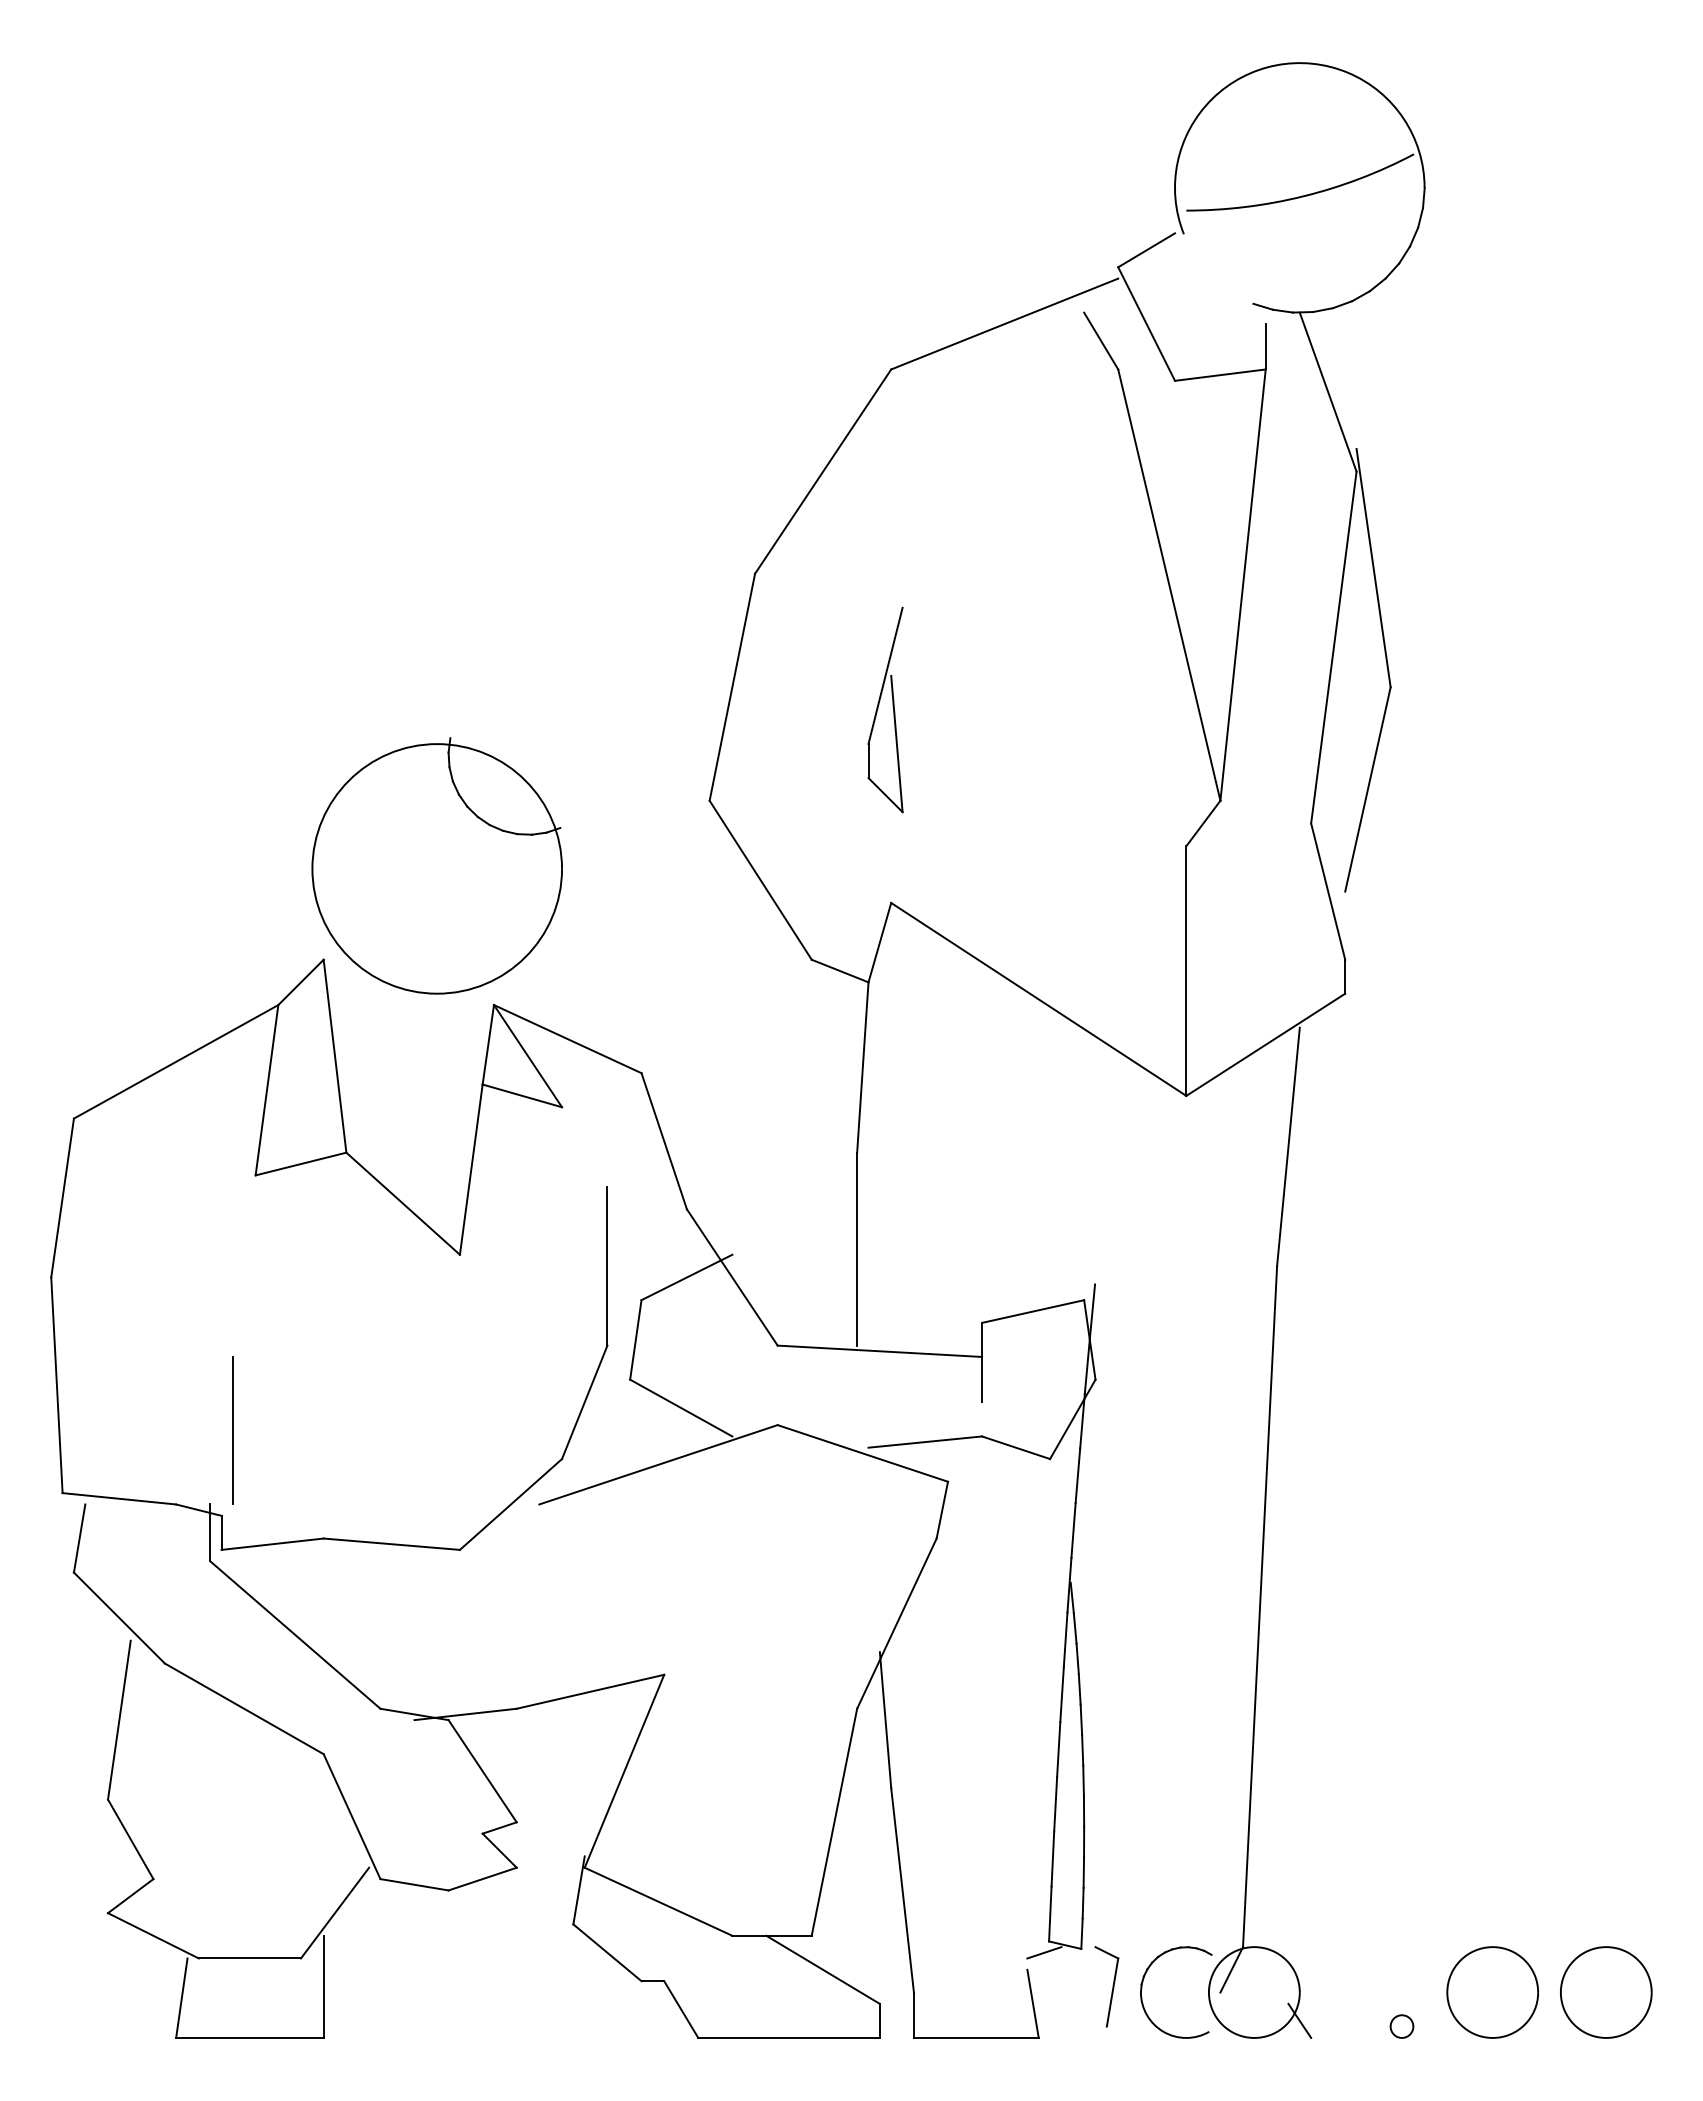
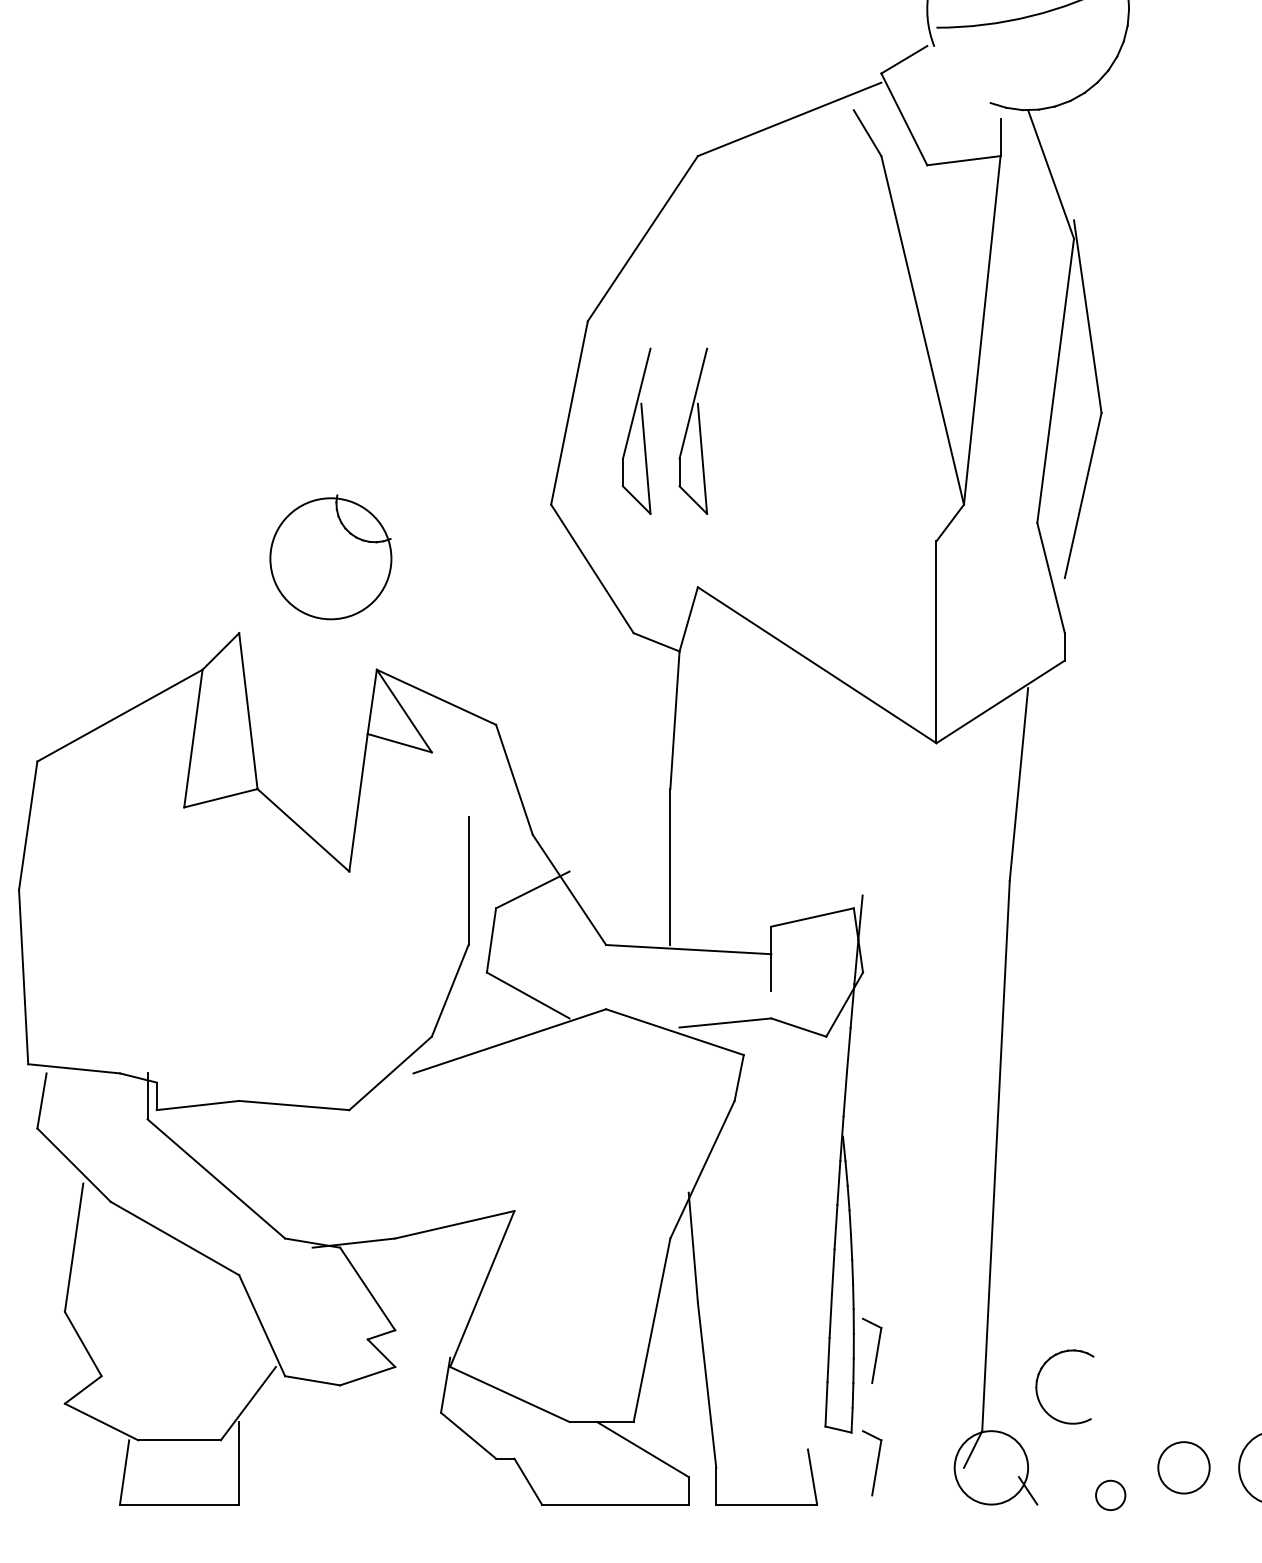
part: (808, 709) -> (631, 430), added
part: (436, 865) -> (330, 556), size x0.6
line: (232, 1430) -> (165, 1013), removed
part: (1106, 1847) -> (871, 1350), added
line: (1044, 1952) -> (821, 1435), removed
part: (1142, 1989) -> (1037, 1384), moved
part: (1492, 1992) -> (1183, 1467), size x0.7
part: (1401, 2026) -> (1110, 1495), size x1.6

